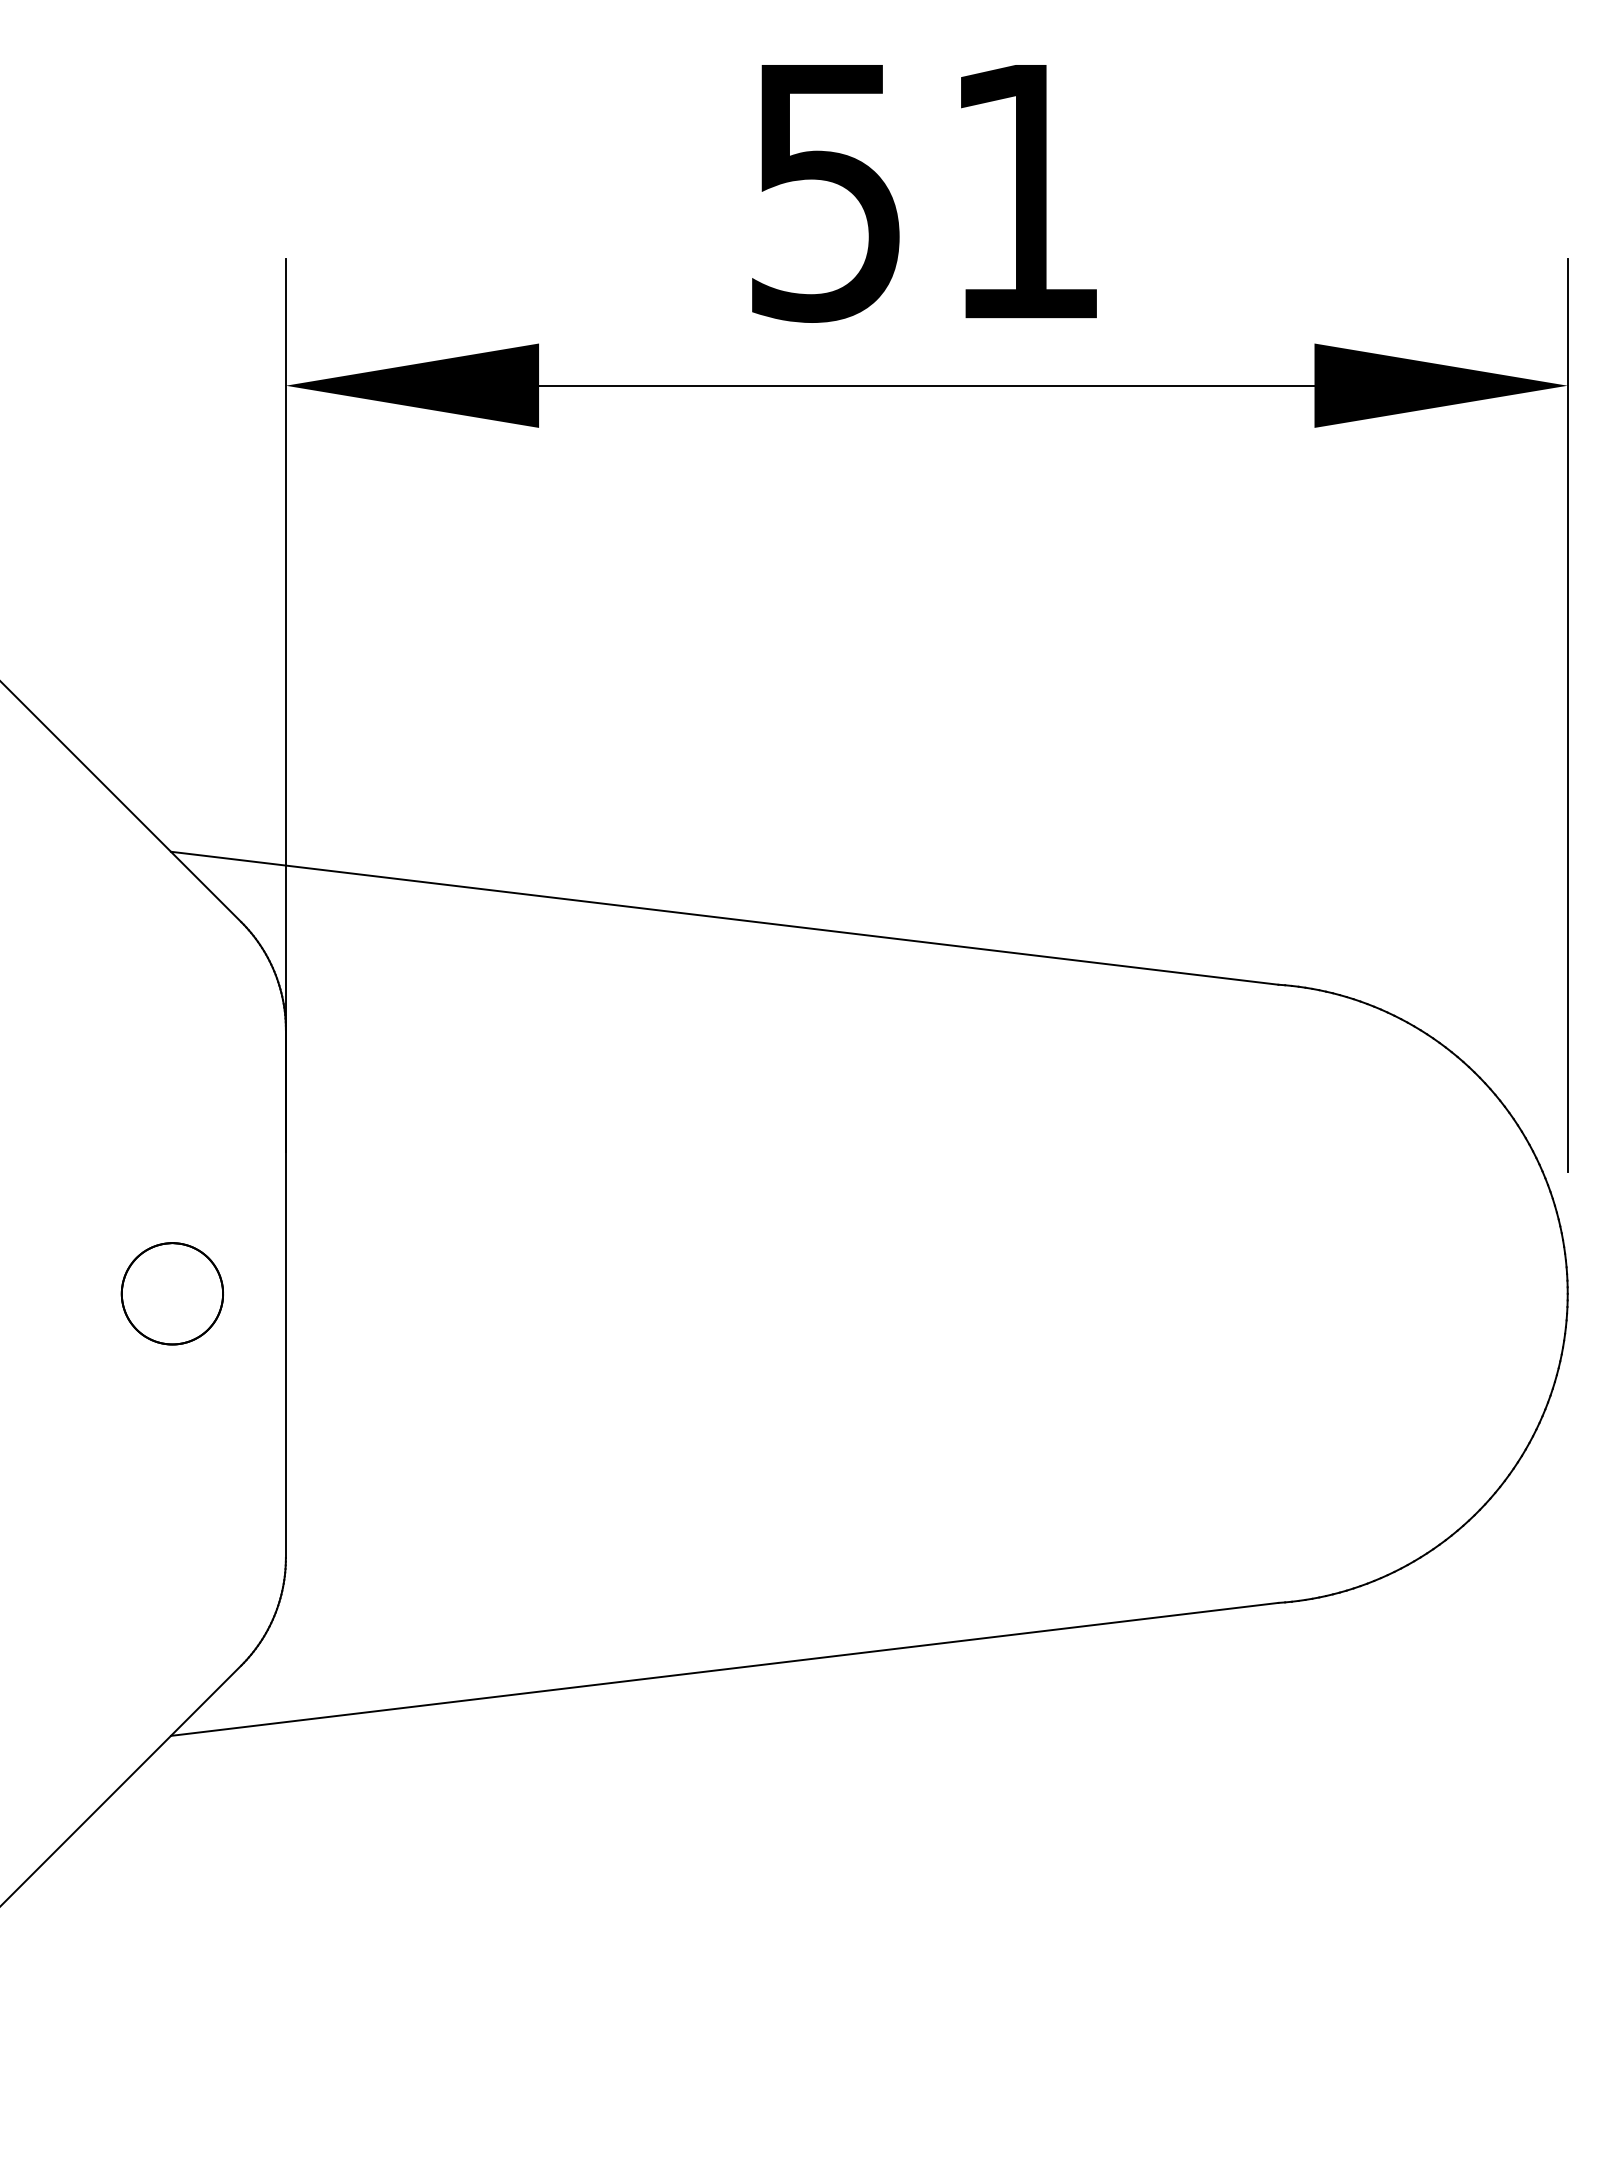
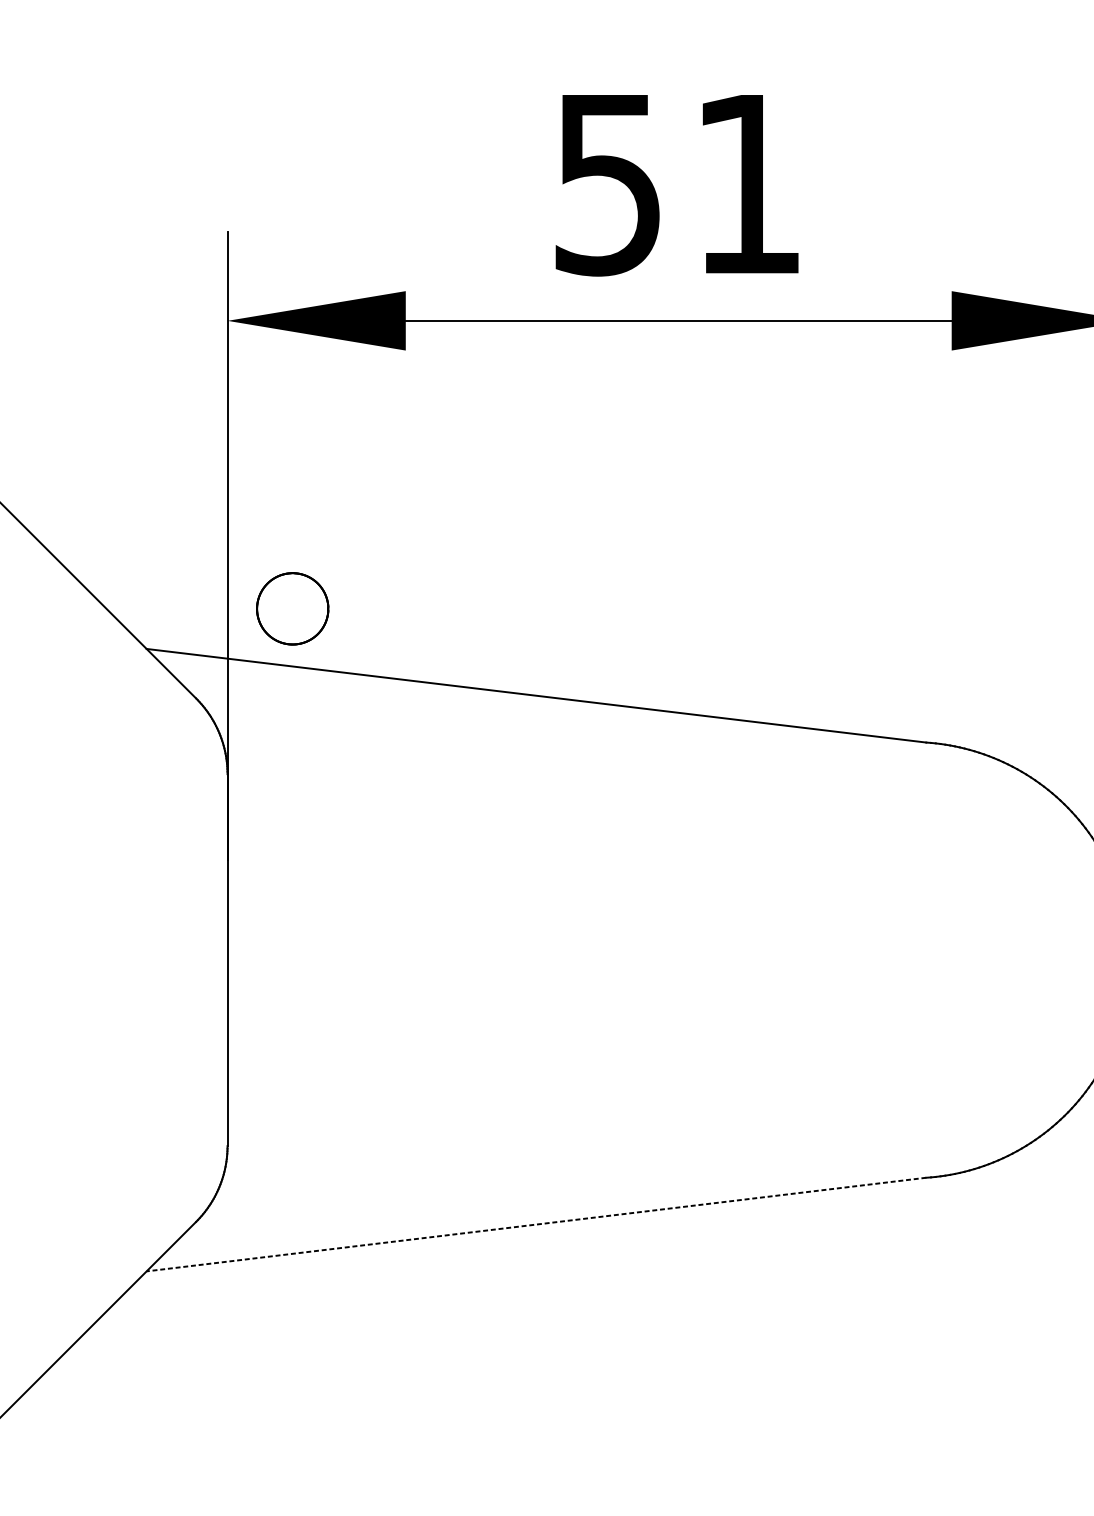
part: (171, 1293) -> (292, 608), moved
line: (724, 1669) -> (536, 1224), solid -> dashed

